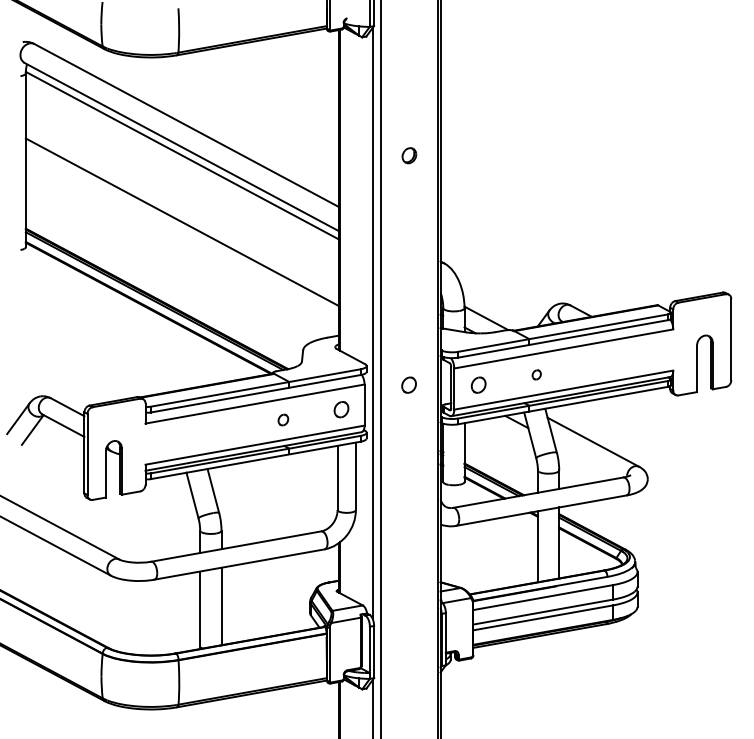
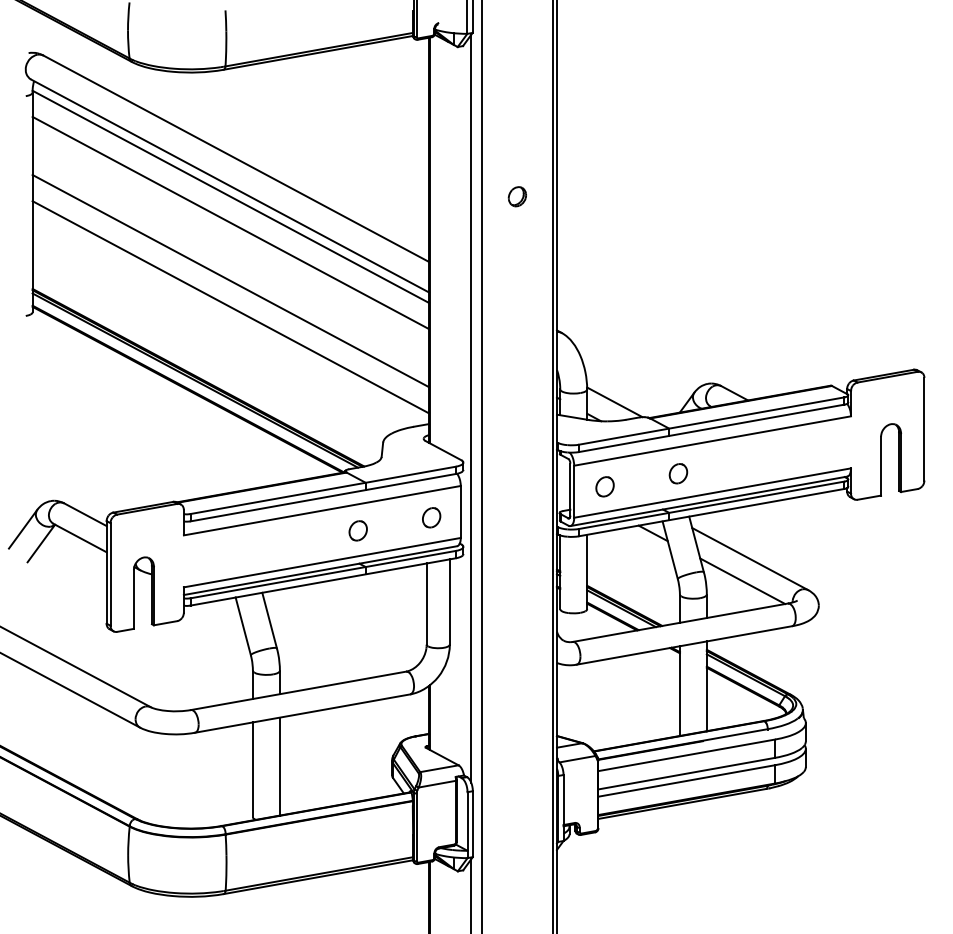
line: (182, 176) -> (230, 222), added
line: (182, 243) -> (230, 307), added
part: (536, 374) -> (678, 473), size x1.67
part: (408, 384) -> (516, 486), removed
part: (282, 419) -> (357, 530), size x1.43
line: (587, 460) -> (742, 581), added

